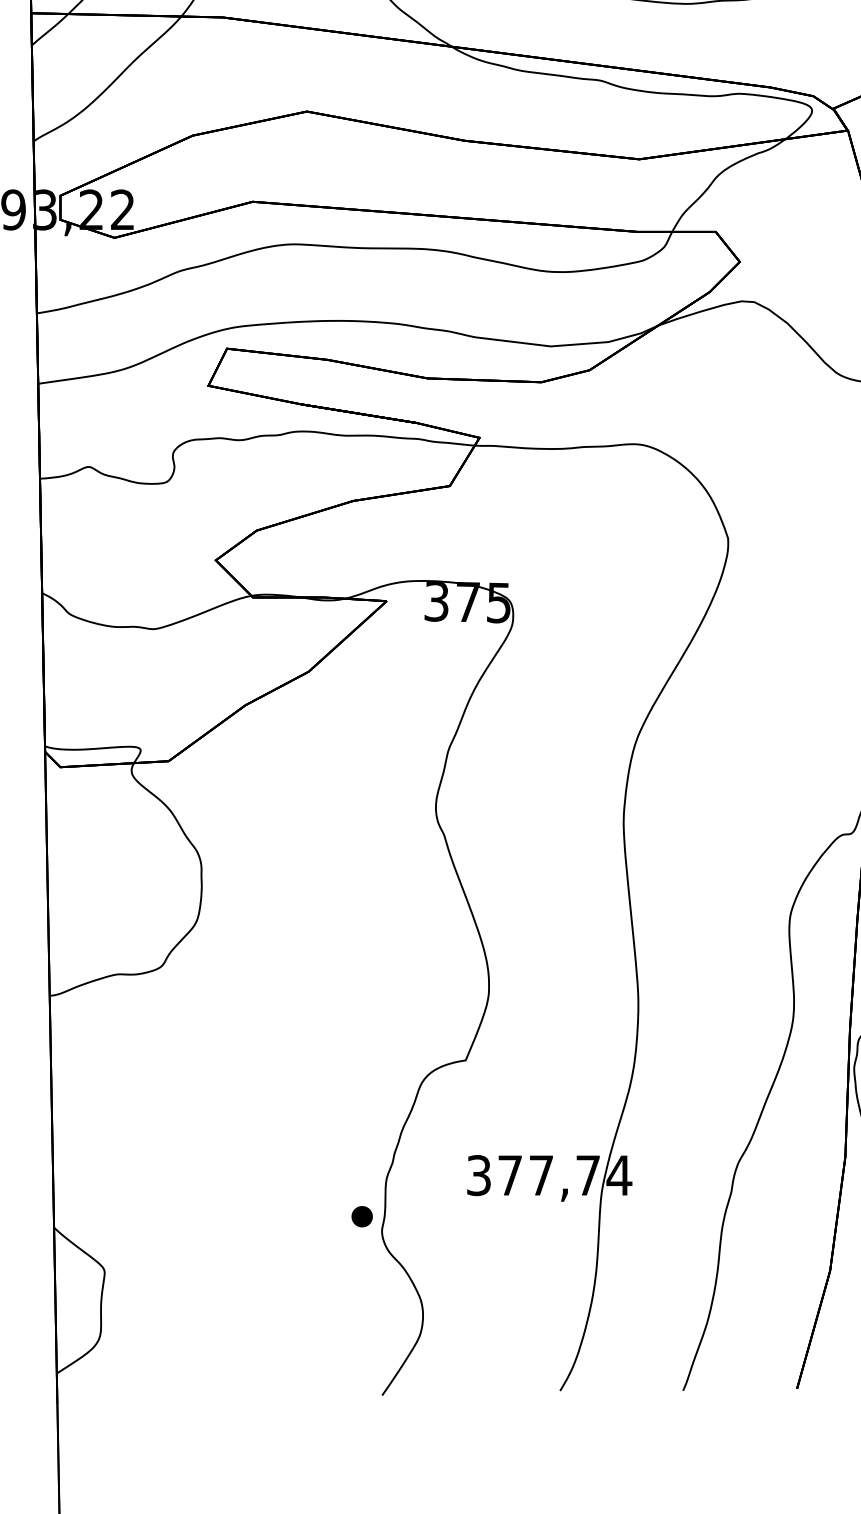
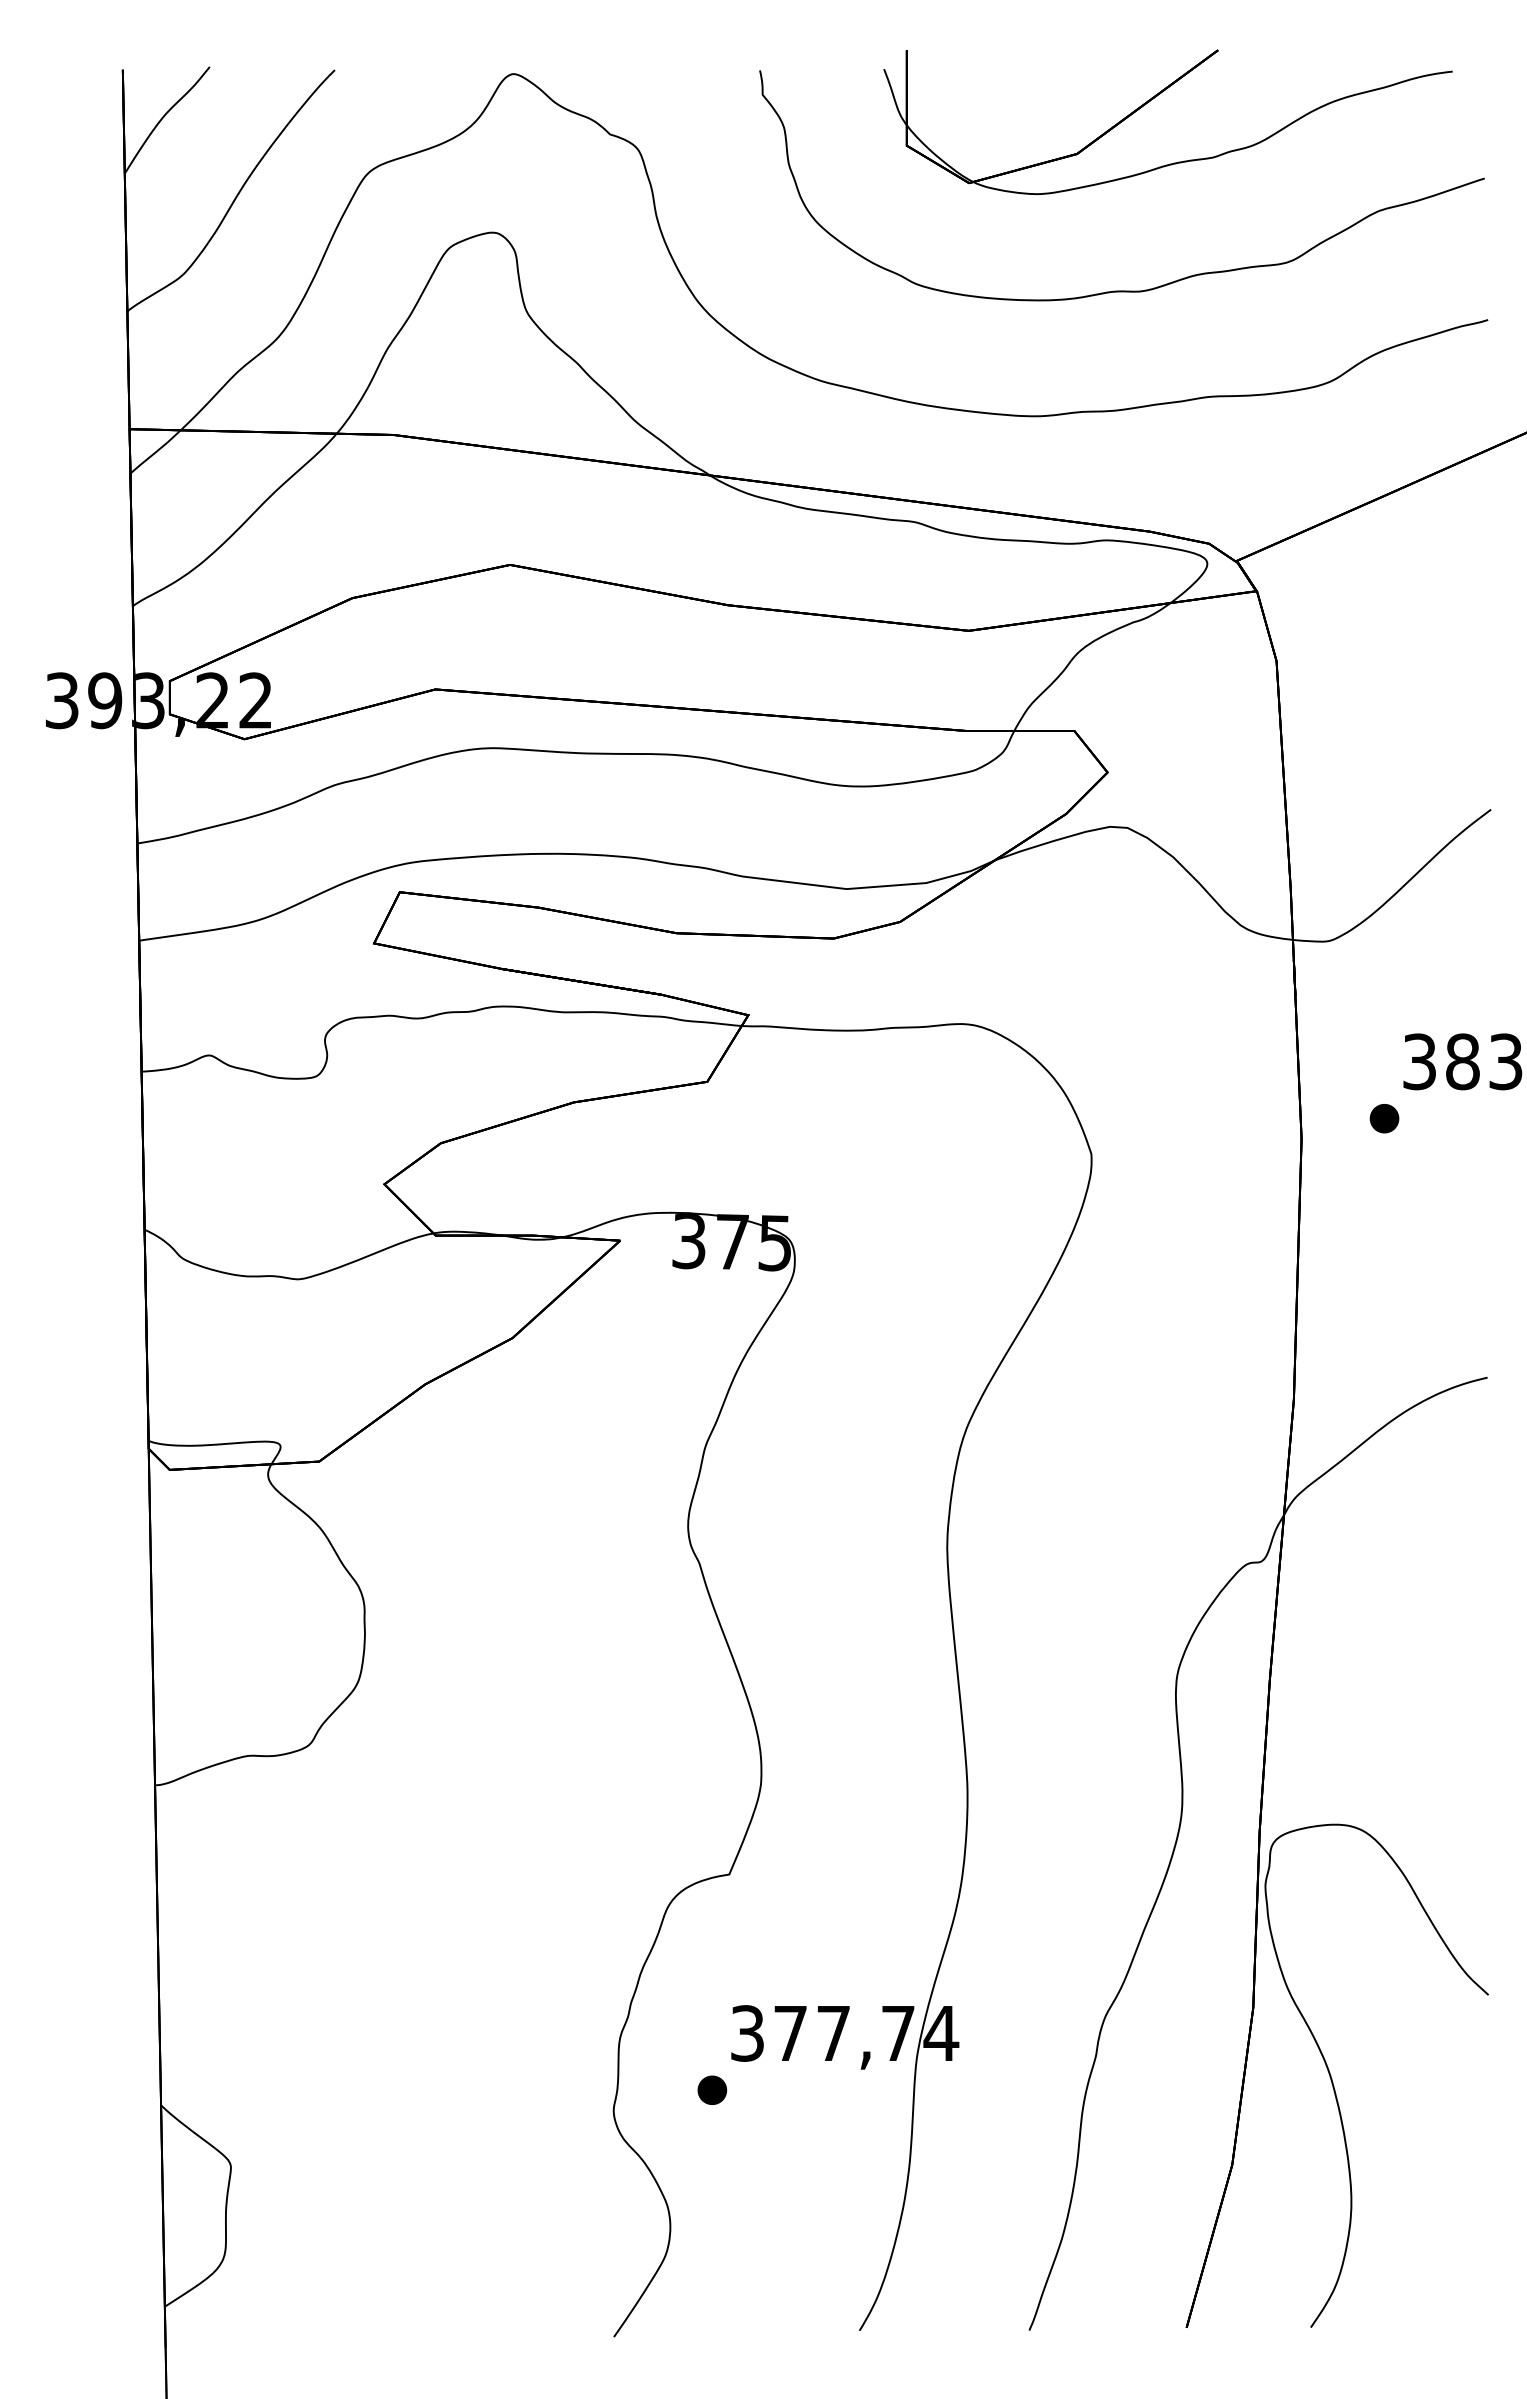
part: (362, 1216) -> (712, 2089), moved

